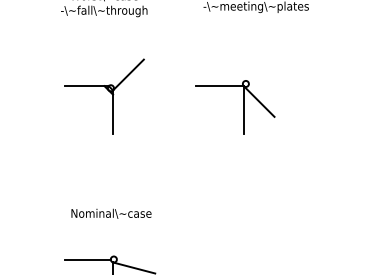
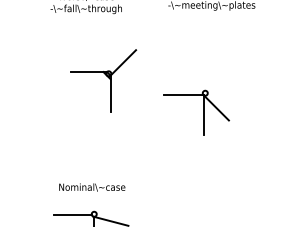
part: (104, 96) -> (103, 80), moved
part: (243, 107) -> (203, 112), moved
text: (111, 213) -> (92, 187), moved

